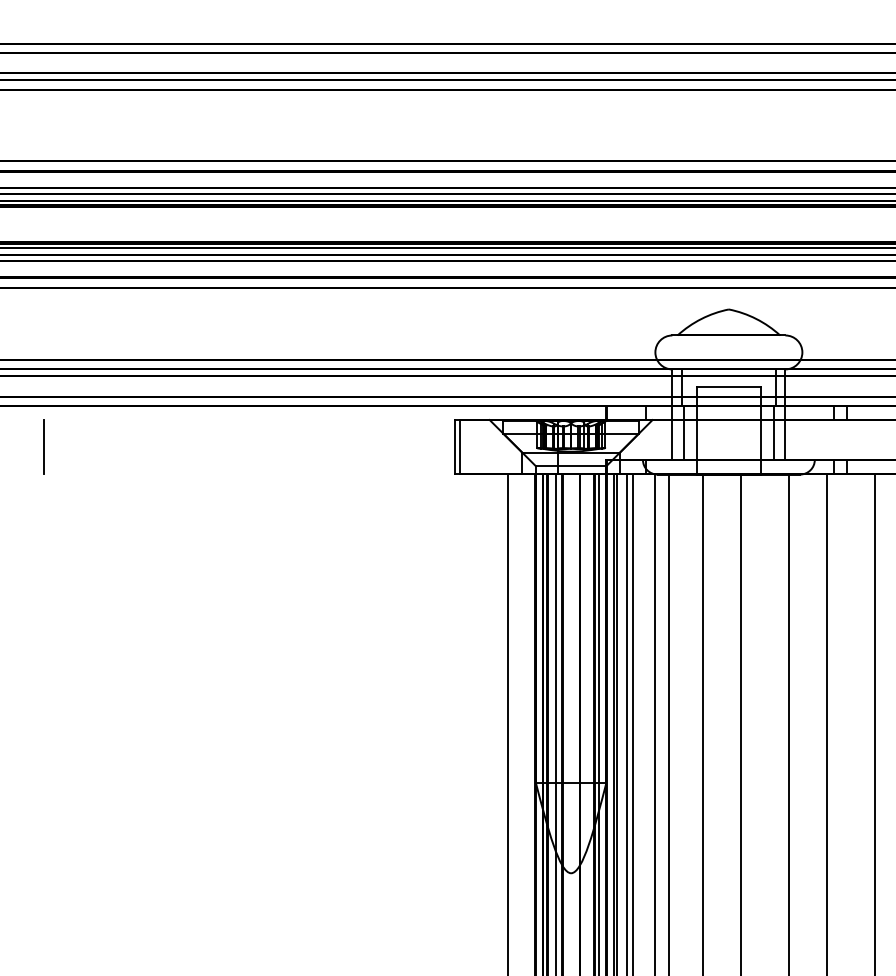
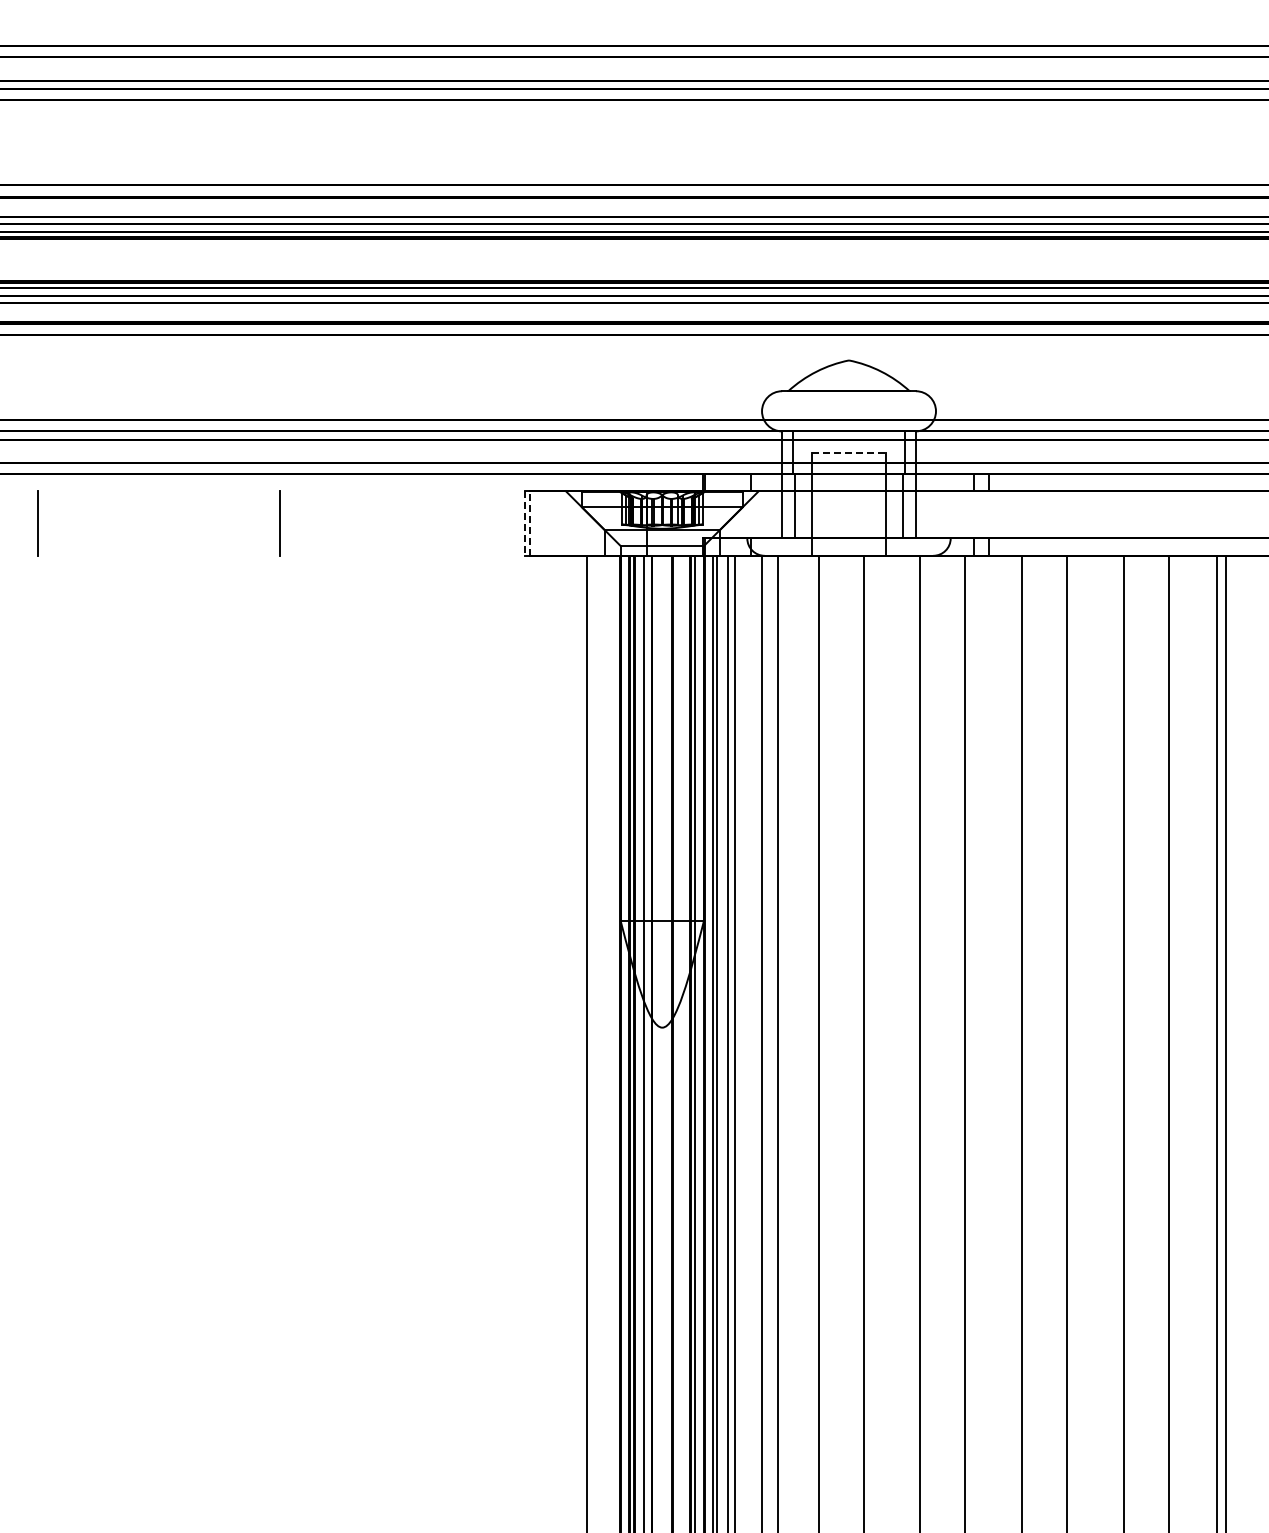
line: (729, 387) -> (849, 452), solid -> dashed
line: (459, 446) -> (530, 522), solid -> dashed
line: (247, 447) -> (279, 523), added
line: (454, 447) -> (524, 523), solid -> dashed

